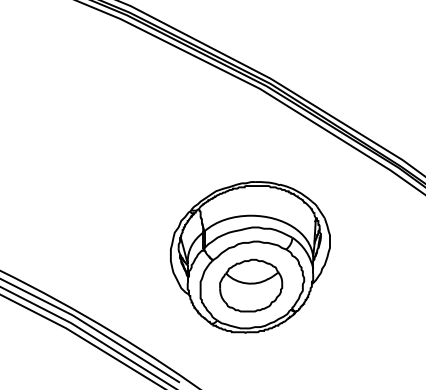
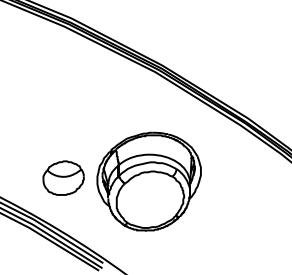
part: (250, 284) -> (63, 177), moved

